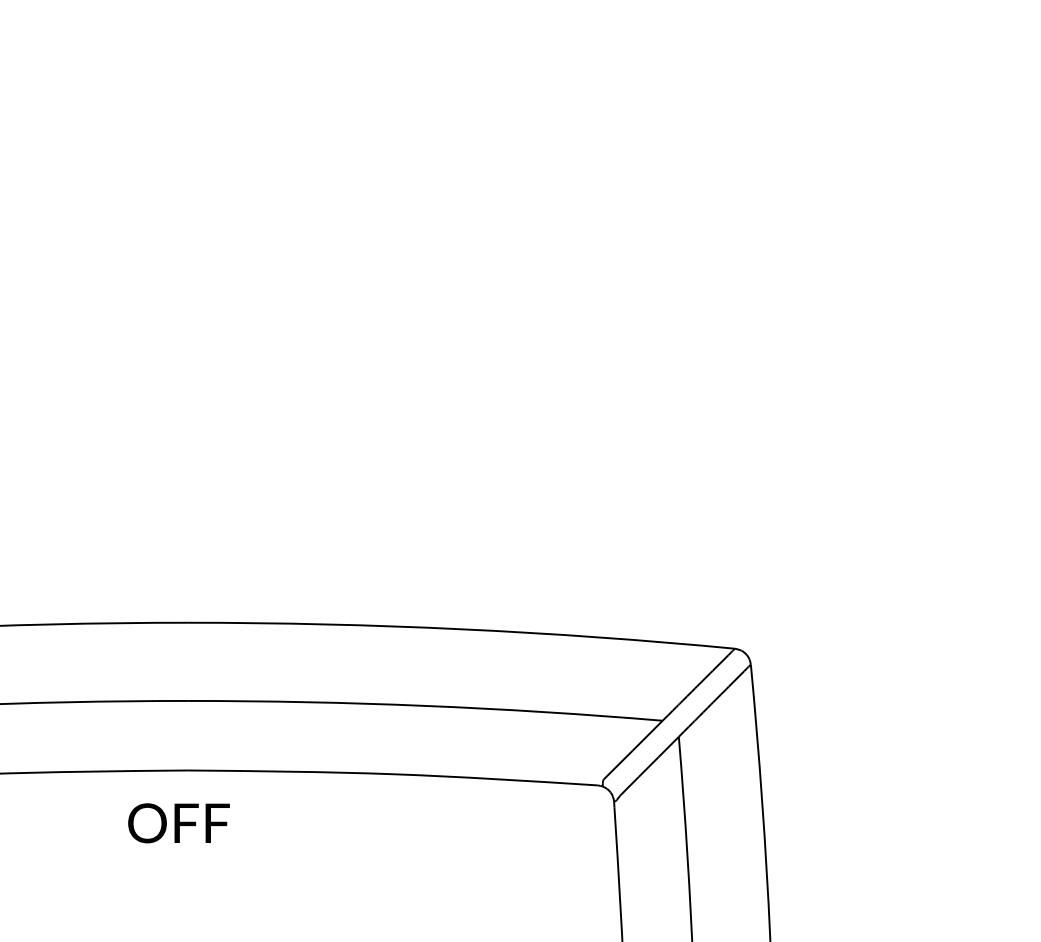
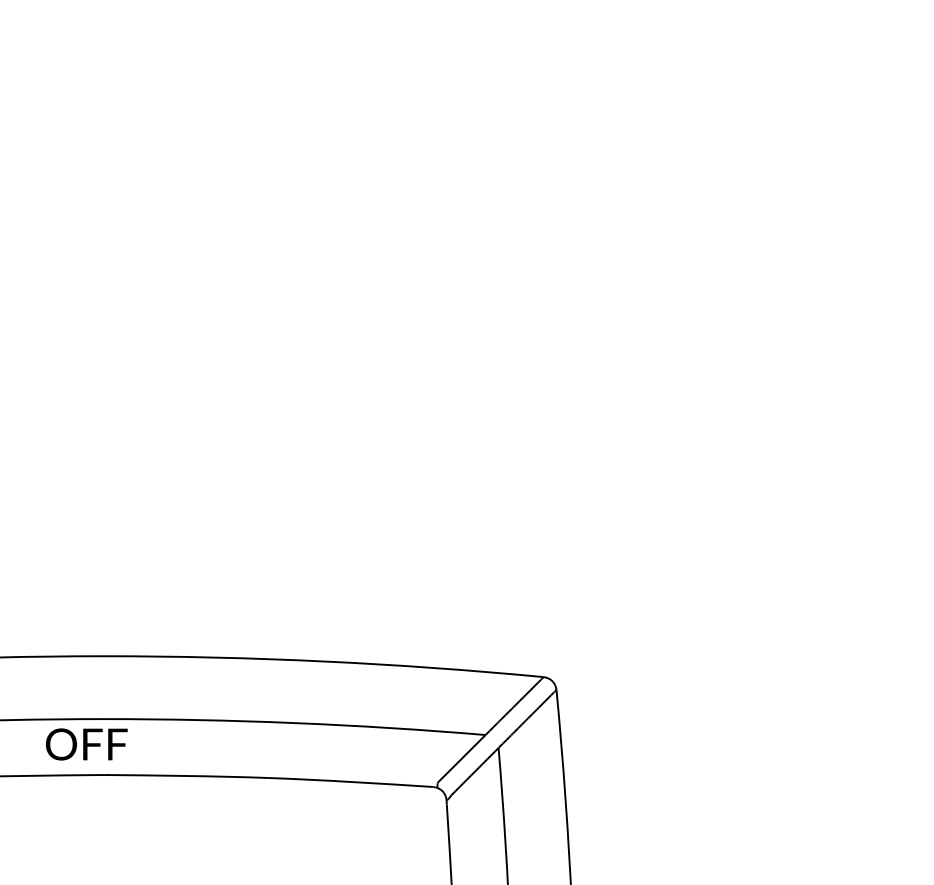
text: (178, 823) -> (86, 744), moved

